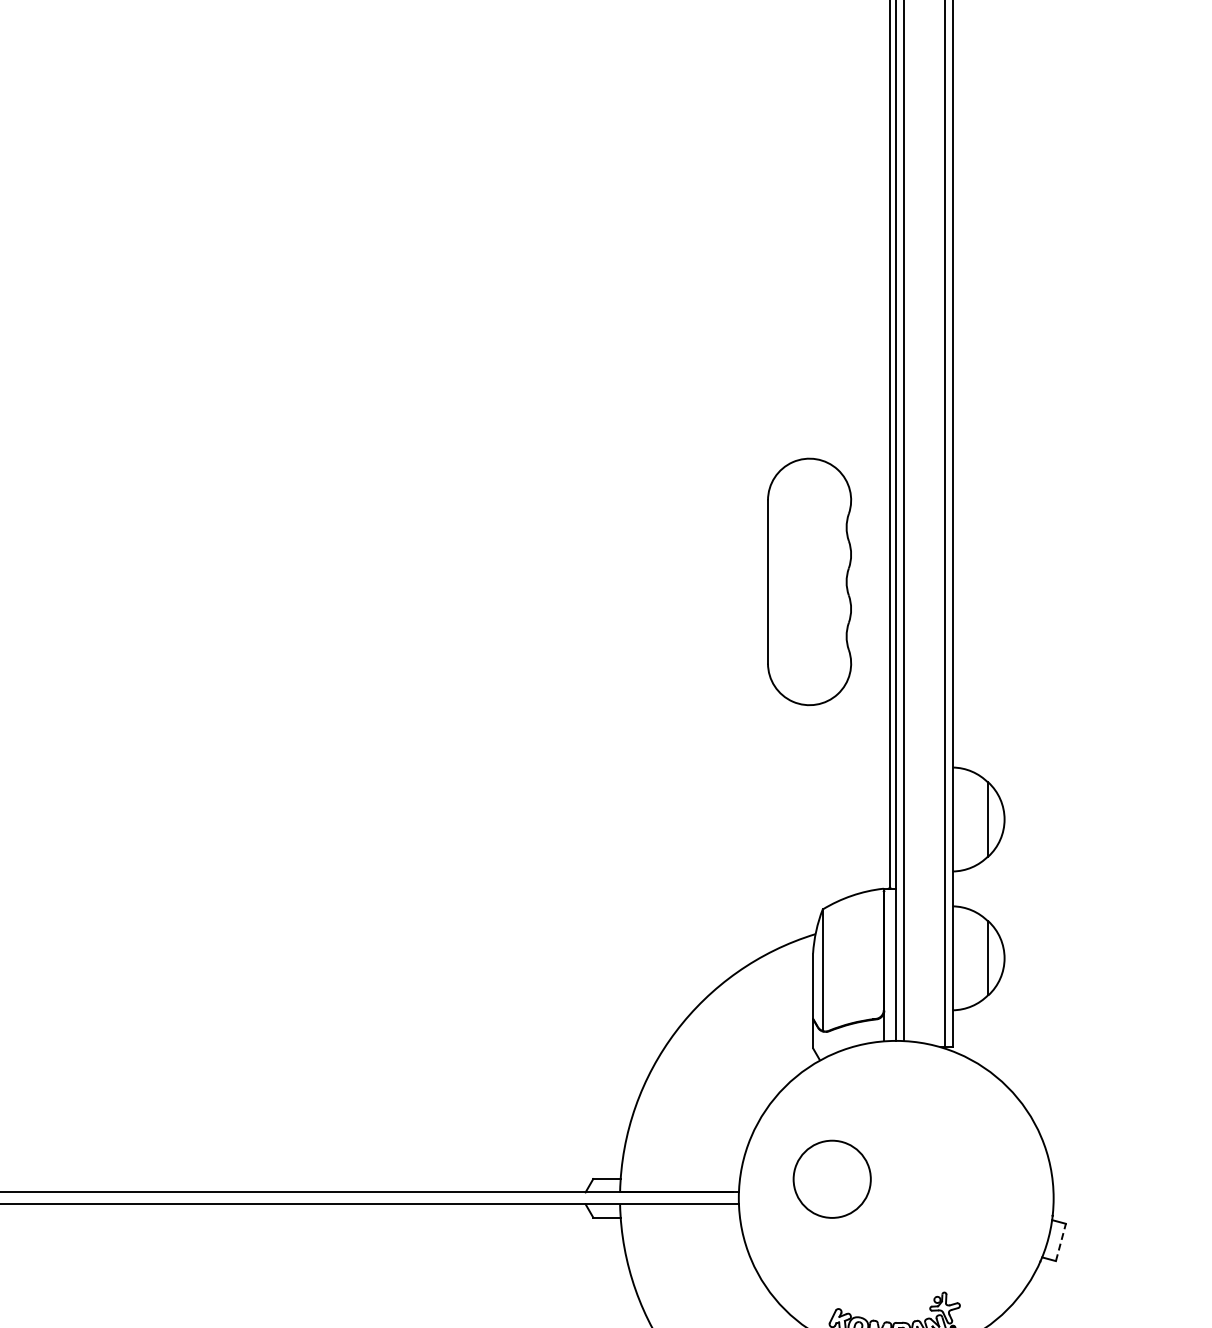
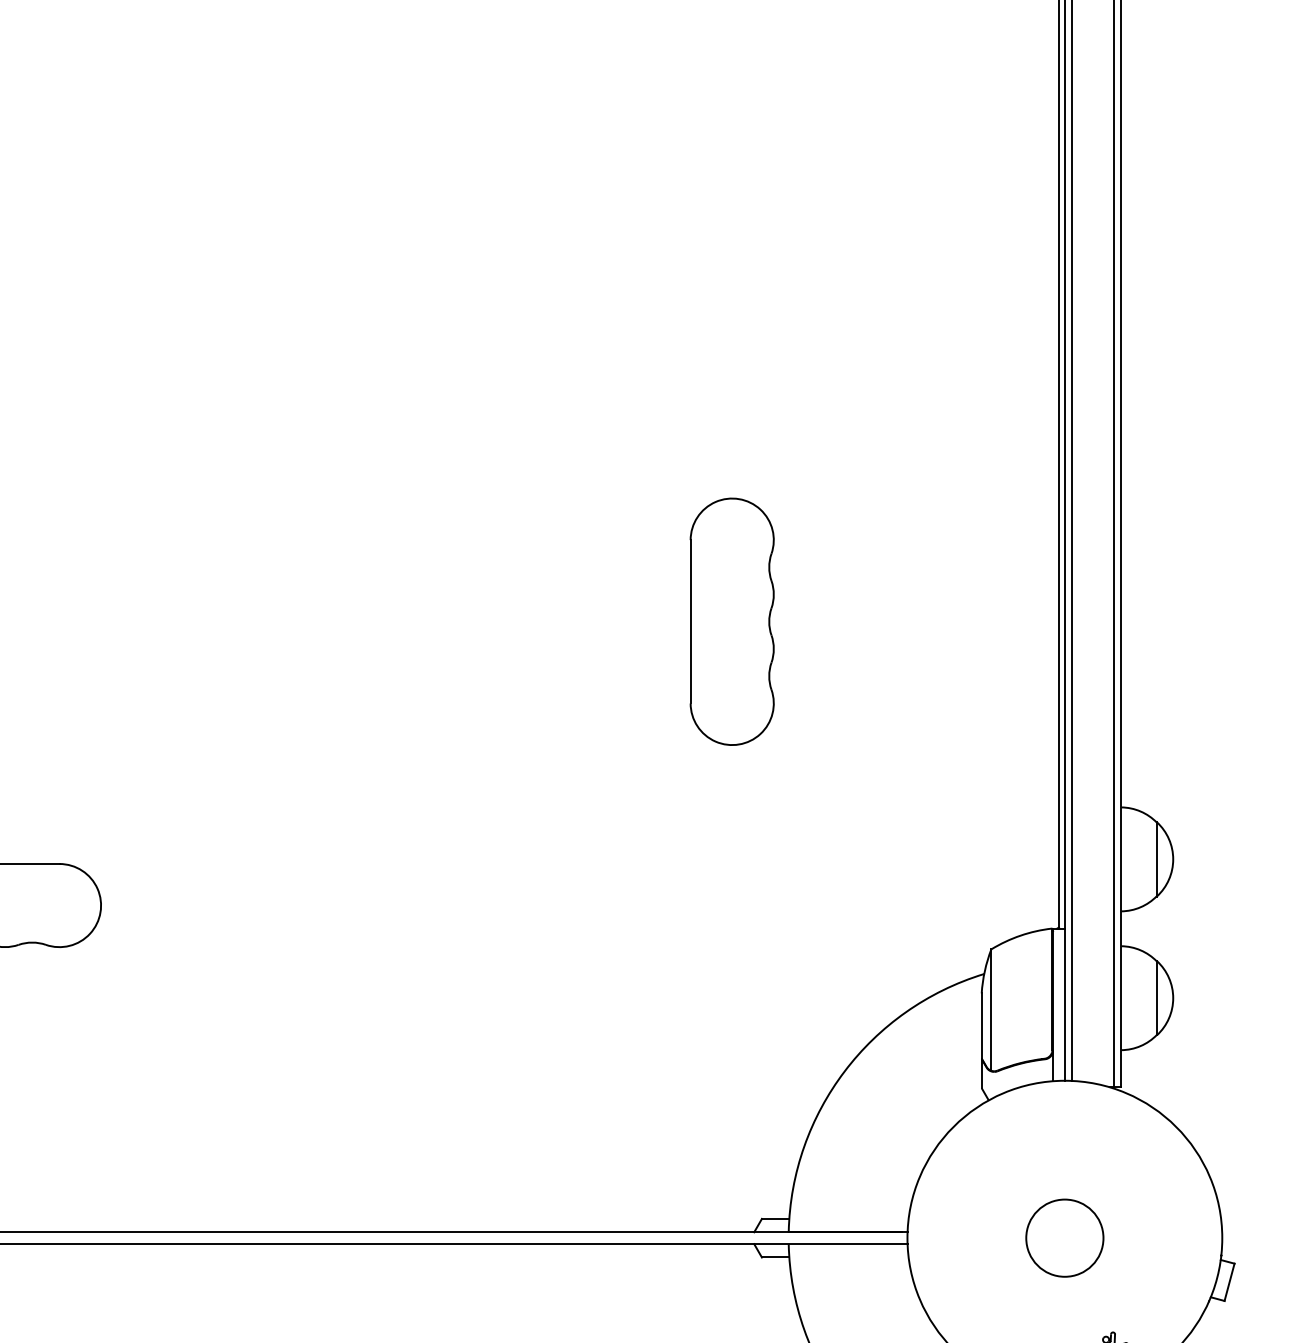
part: (808, 581) -> (731, 621), moved
circle: (831, 1178) -> (1064, 1237), moved
line: (1060, 1241) -> (1229, 1281), dashed -> solid

